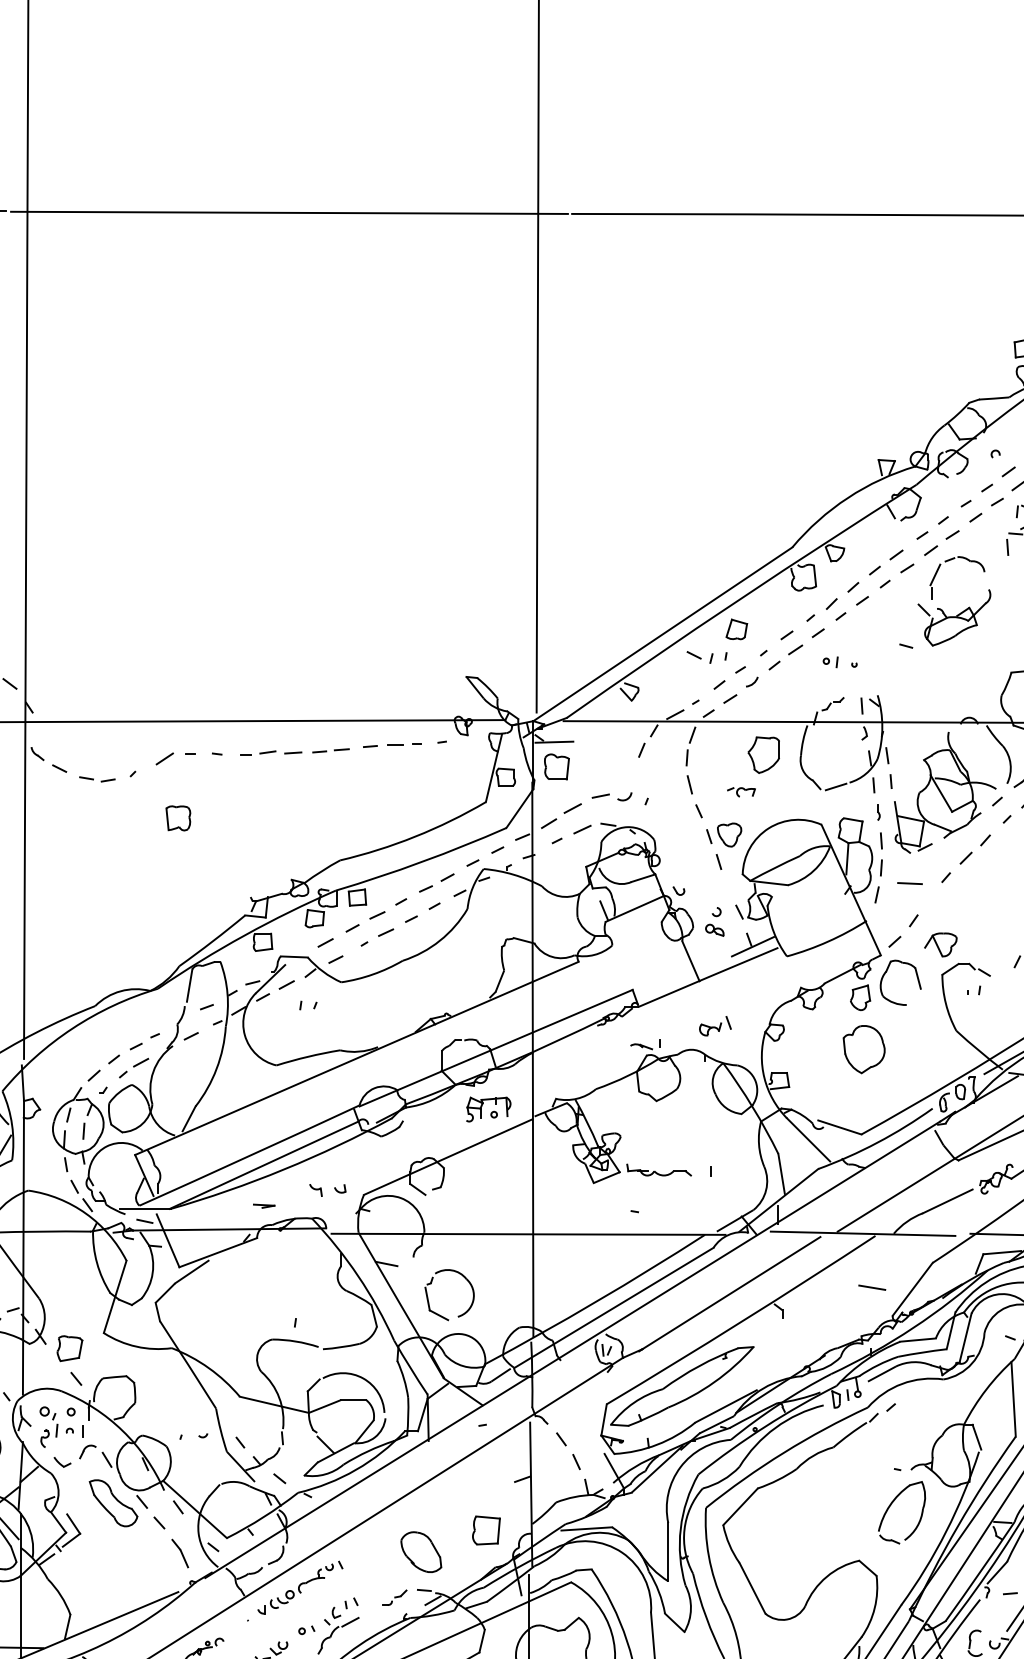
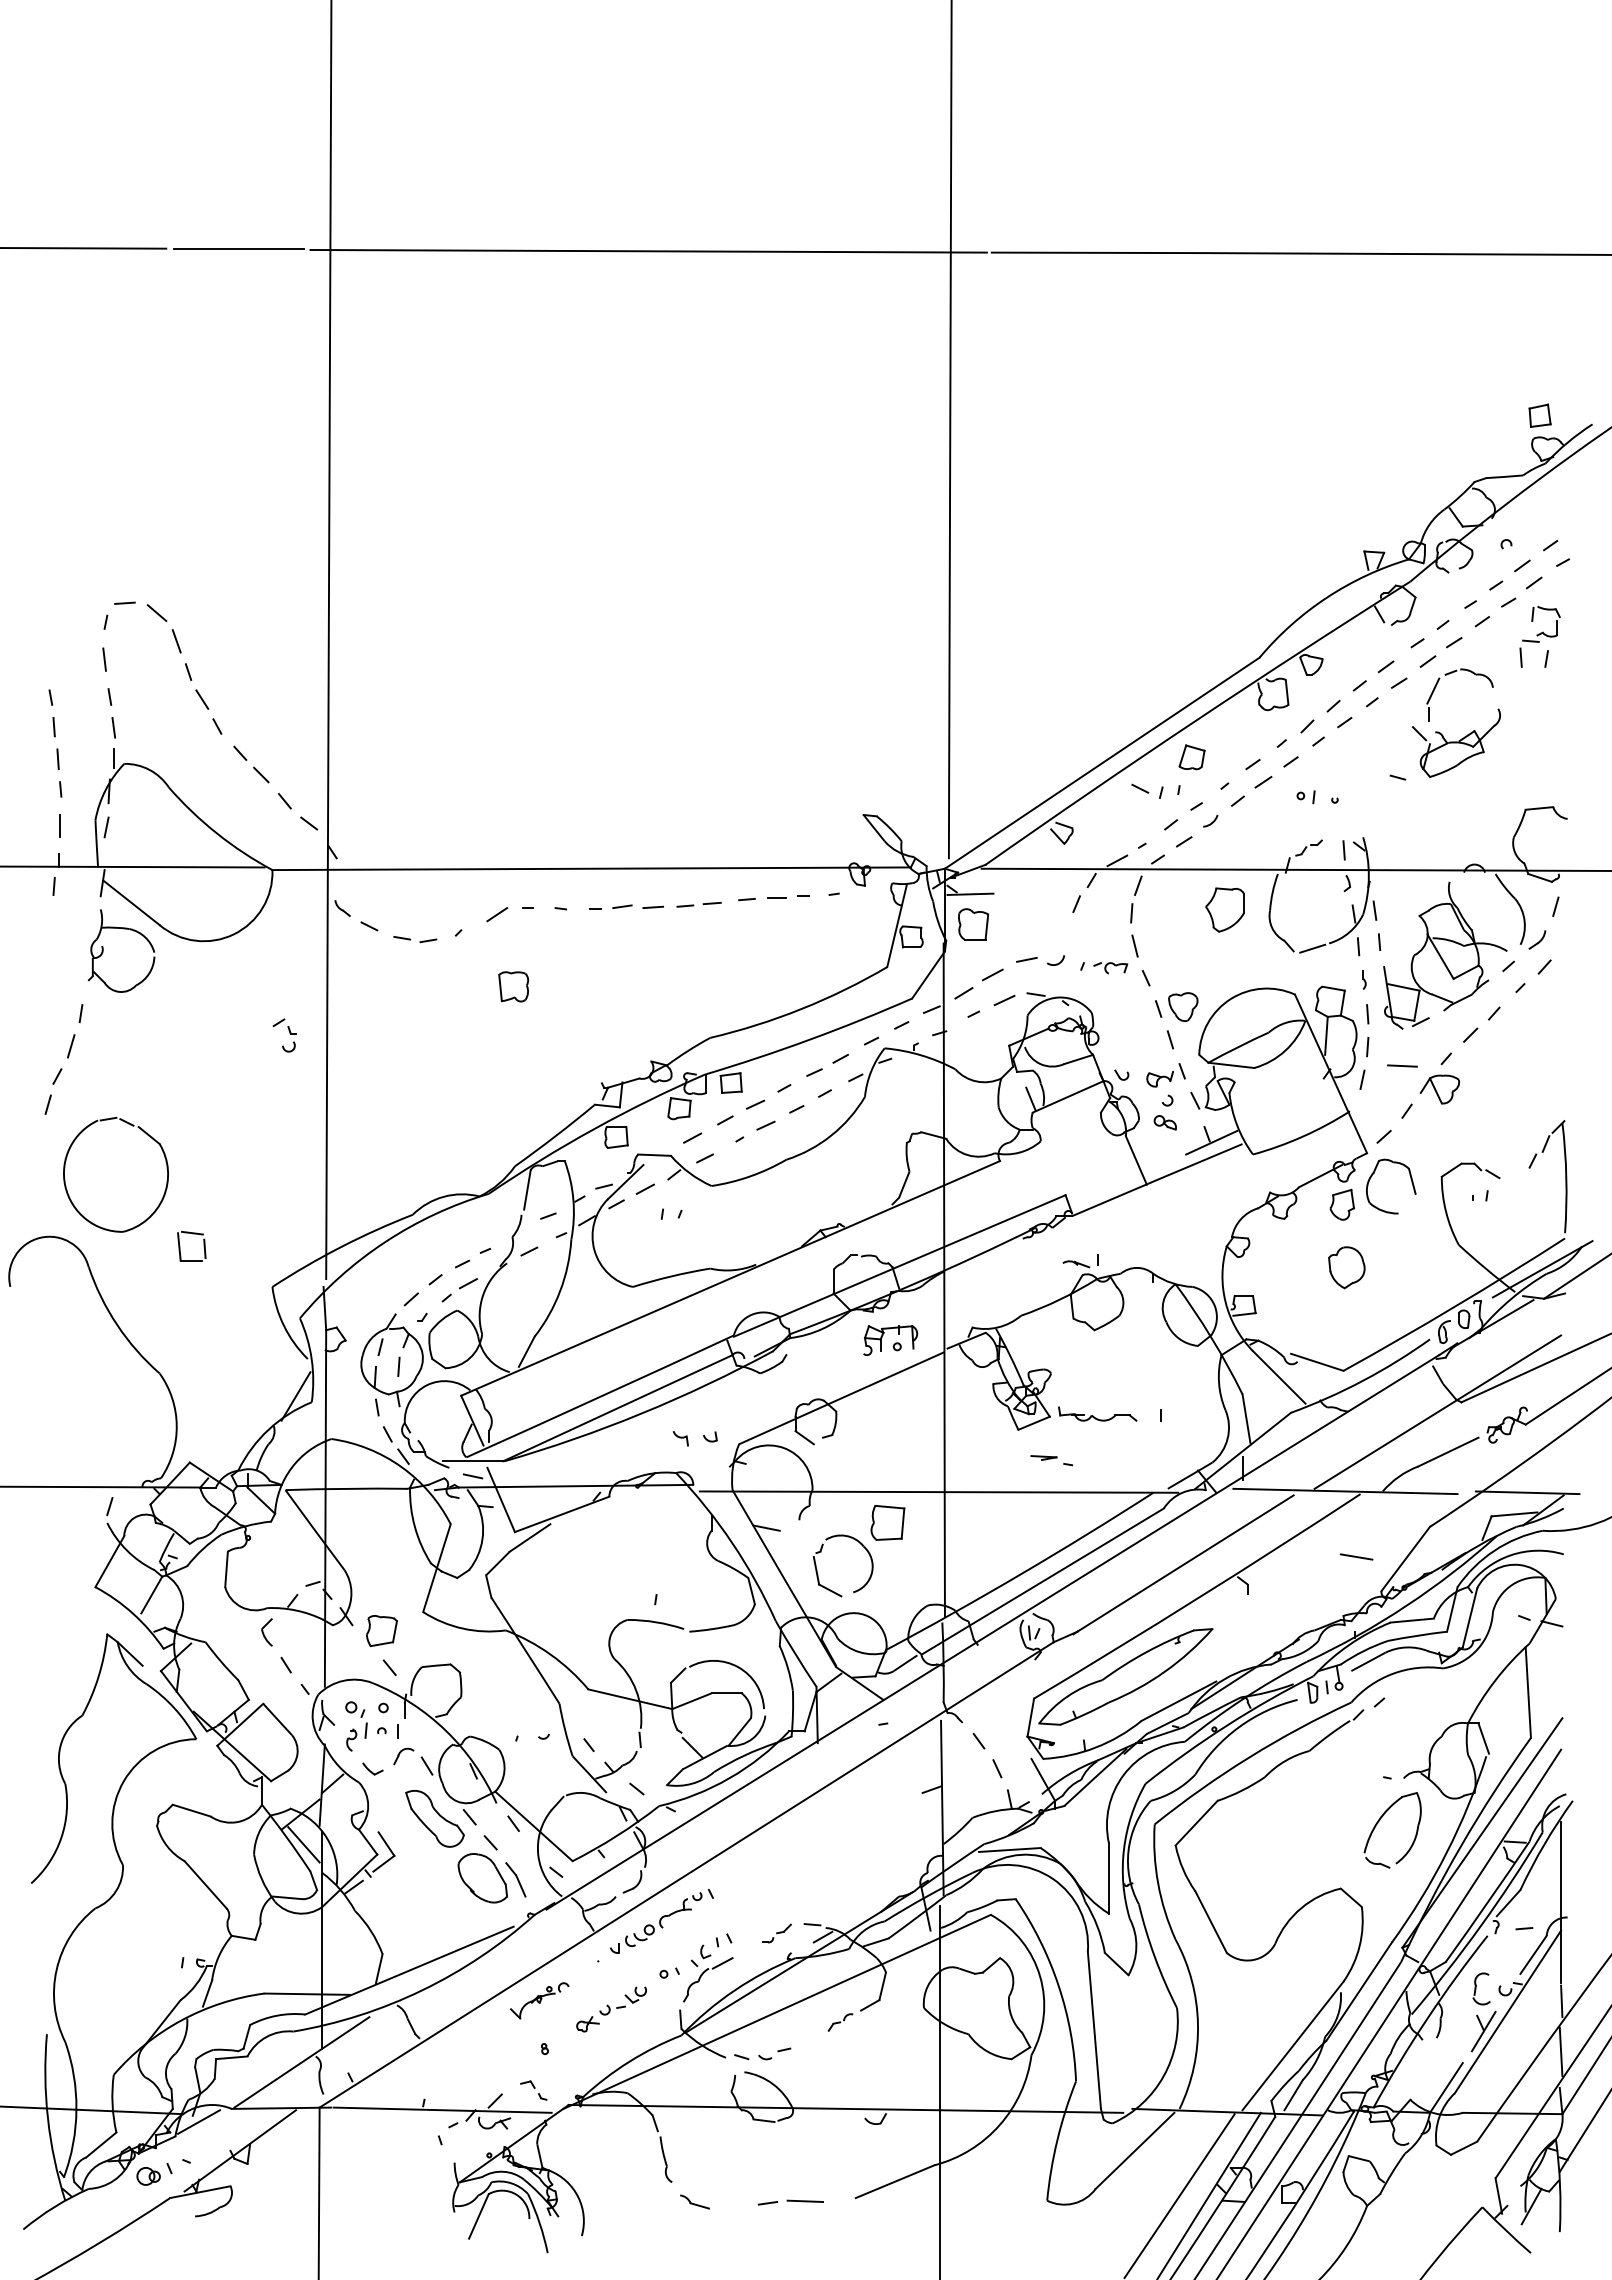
part: (741, 792) -> (1110, 968), moved
part: (940, 944) -> (1439, 1089), moved
part: (714, 1026) -> (1165, 1075), moved
part: (863, 1049) -> (1346, 1267), size x0.71
part: (263, 1205) -> (1043, 1457), moved
part: (486, 1530) -> (887, 1522), moved
part: (421, 1552) -> (482, 1878), moved

